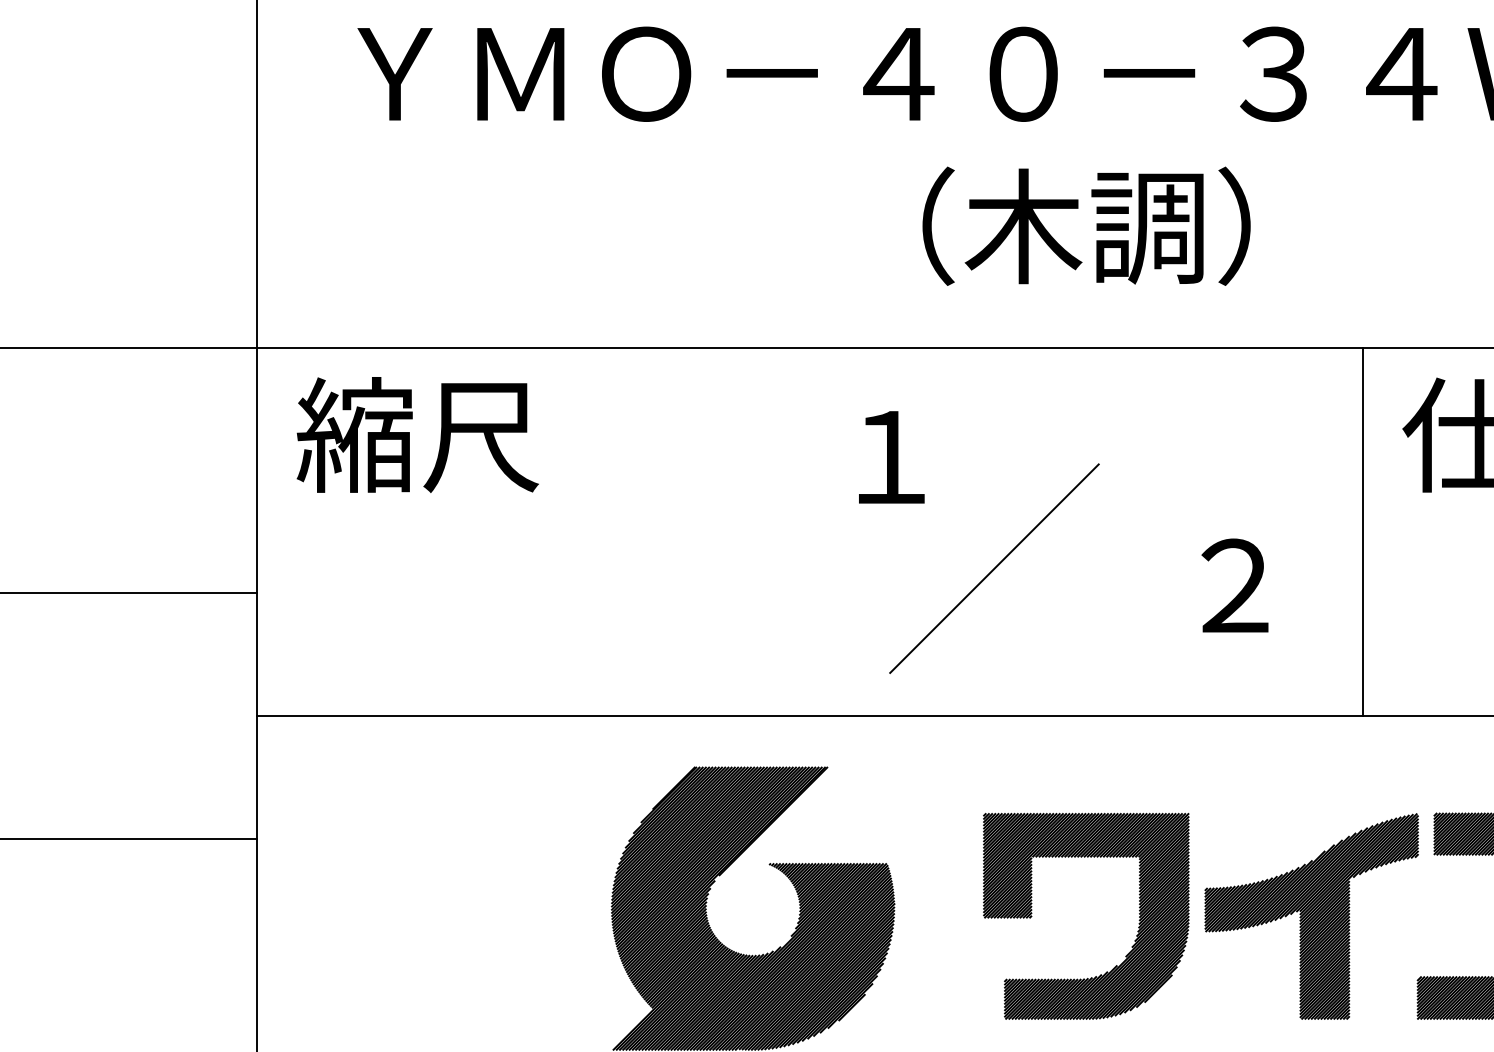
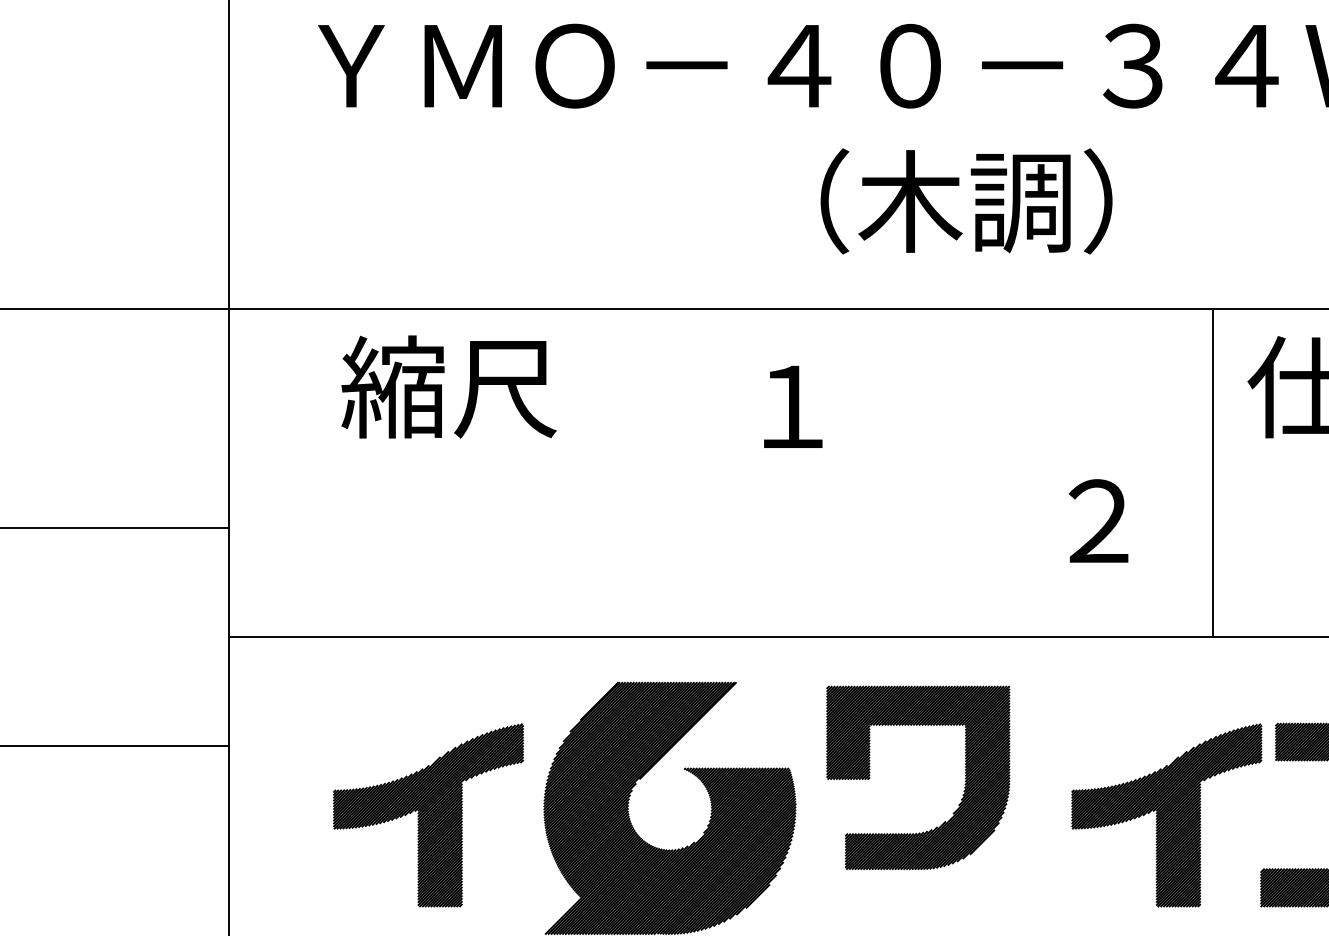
text: (417, 434) -> (448, 386), moved
line: (994, 568) -> (884, 505), removed
part: (481, 916) -> (428, 815), added
part: (1138, 920) -> (964, 781), moved

